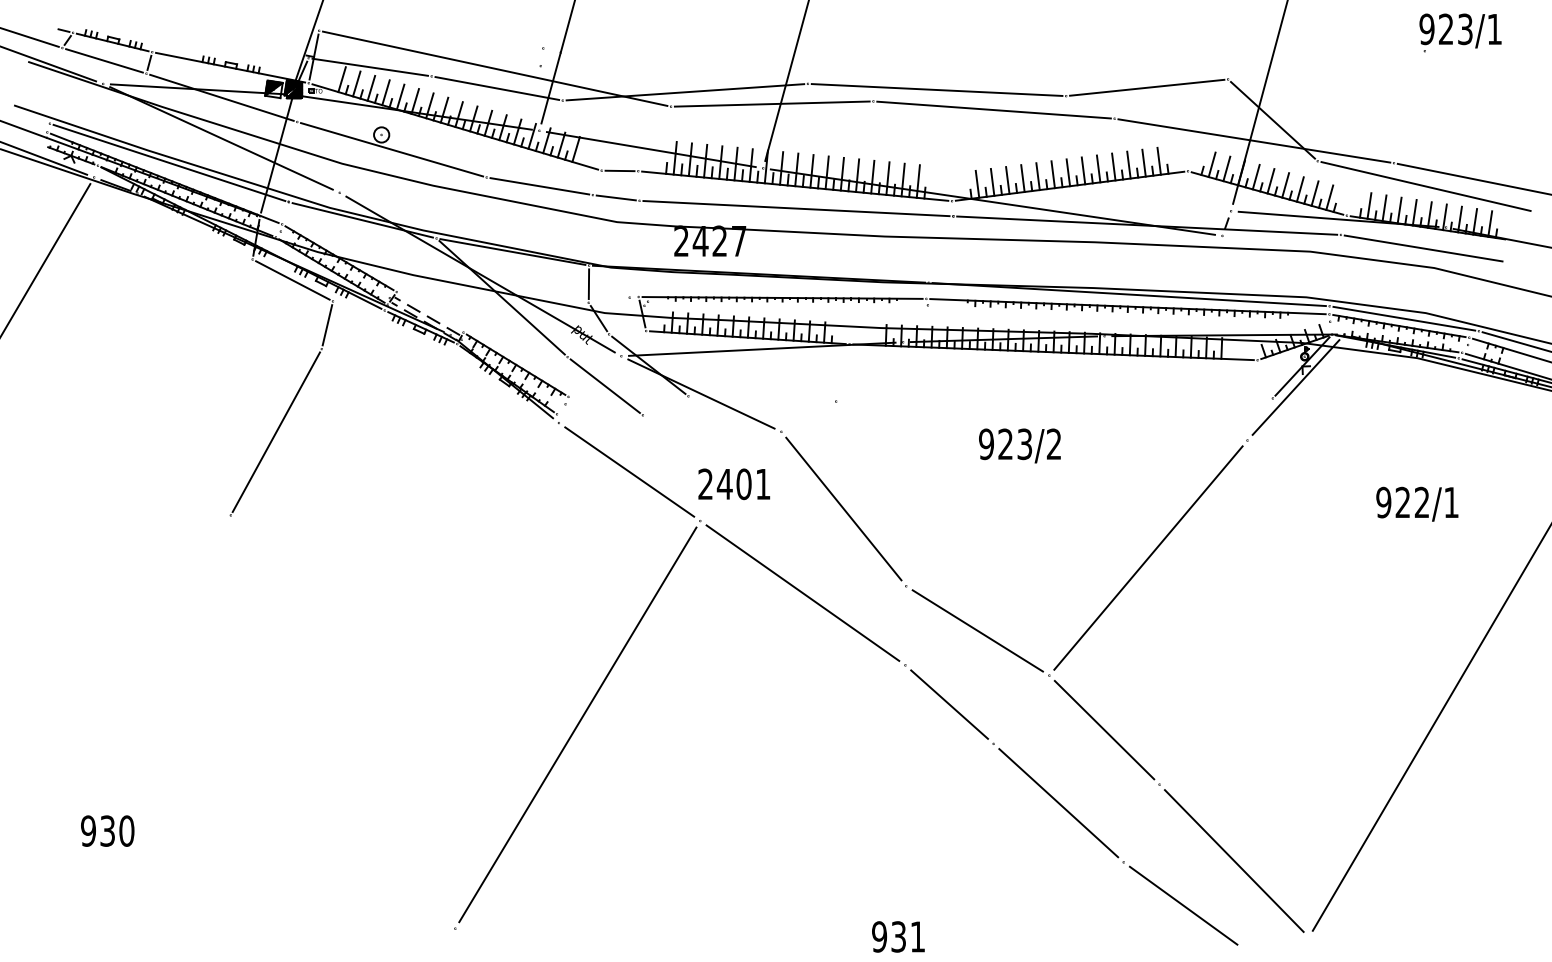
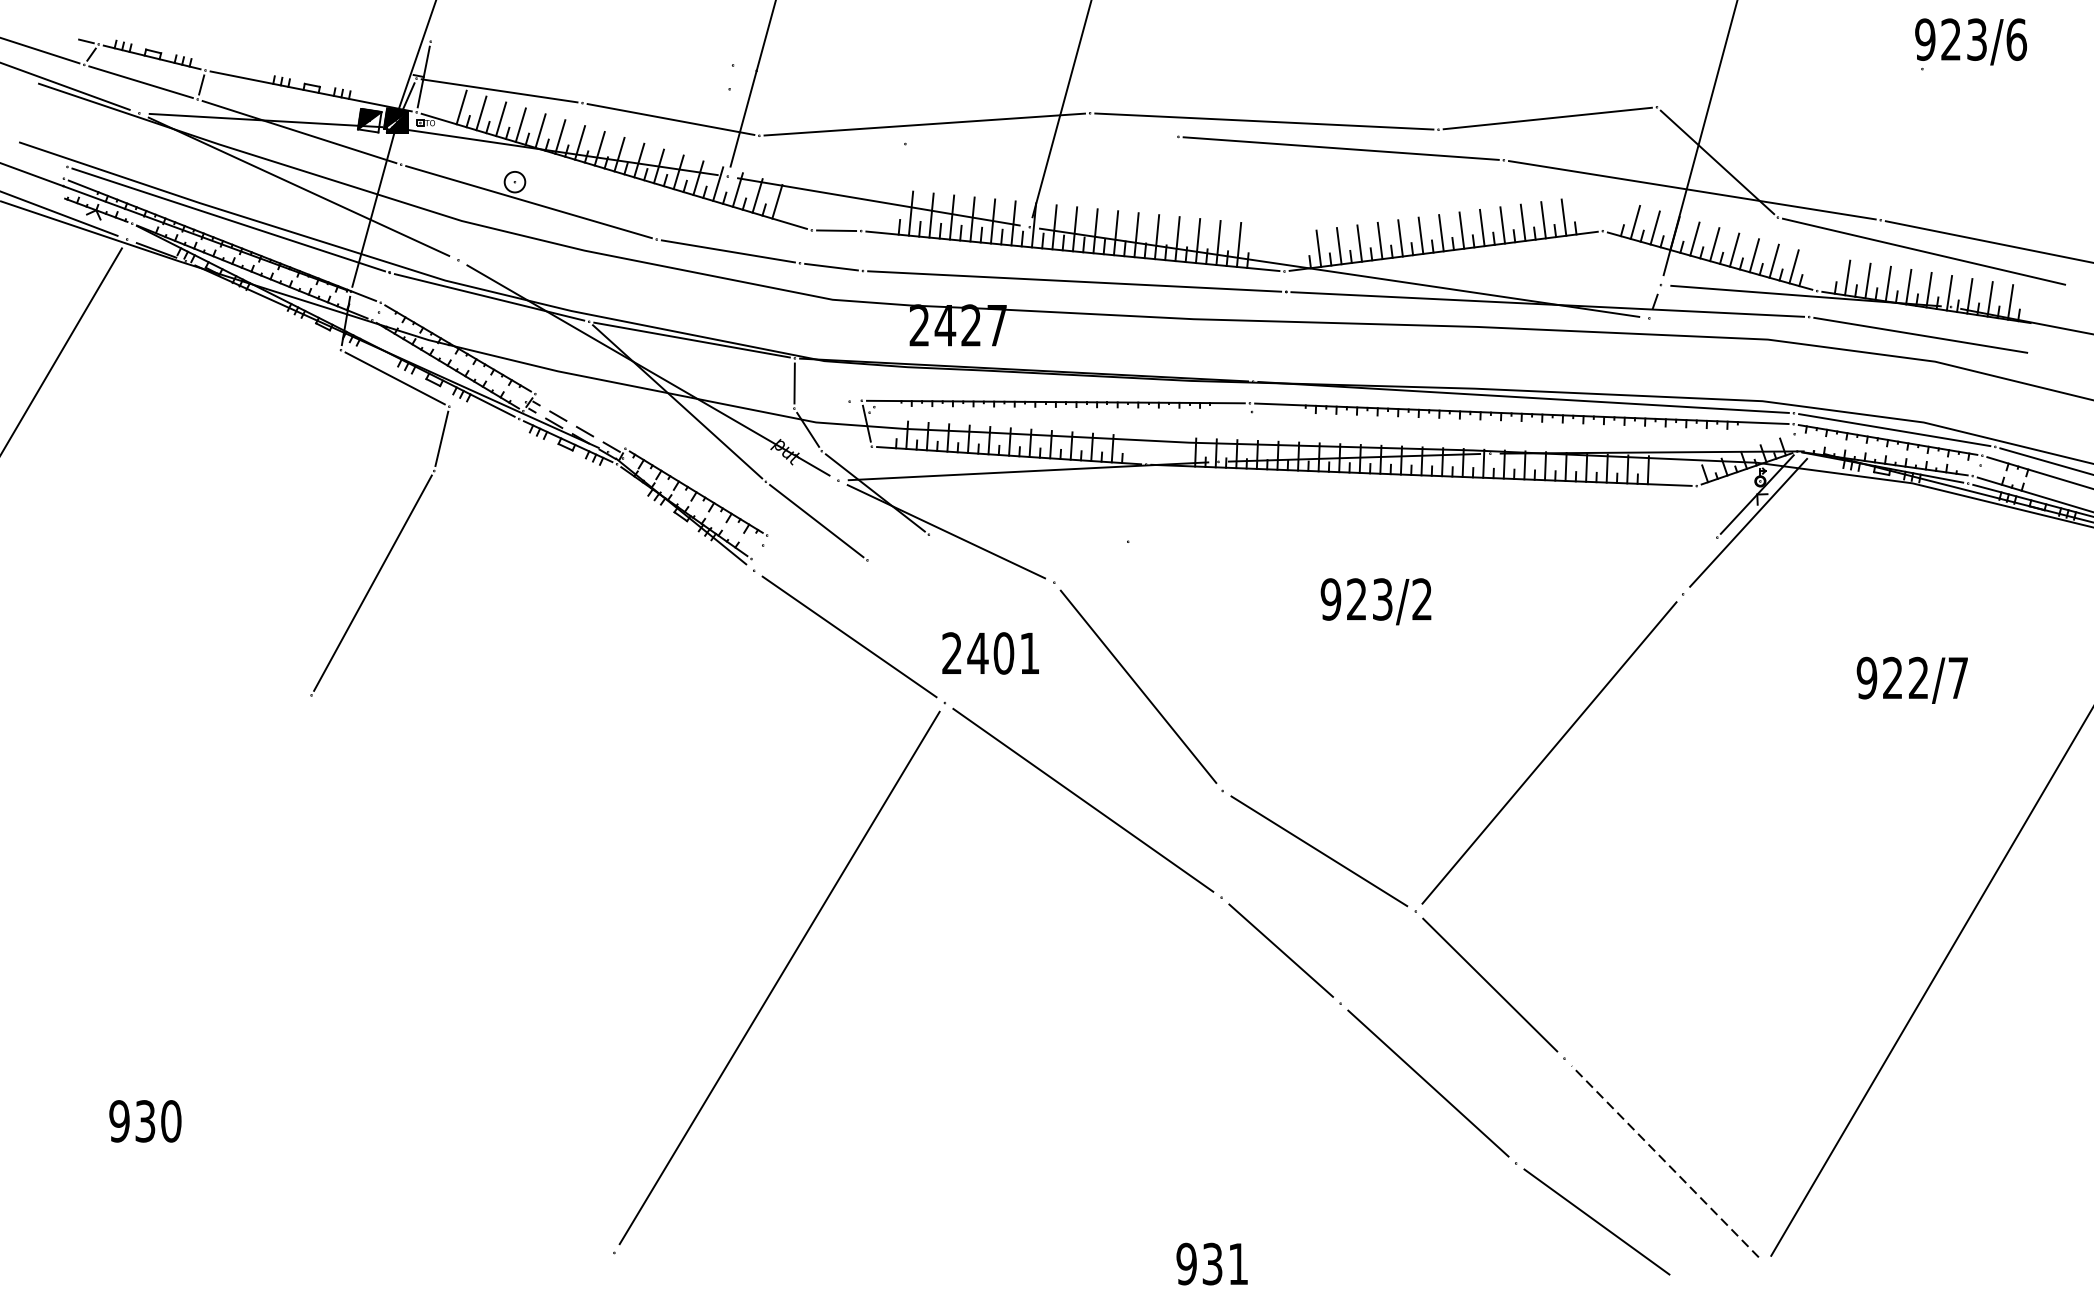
text: (1494, 29) -> (2016, 39), 923/1 -> 923/6
line: (494, 68) -> (667, 92), removed
line: (771, 103) -> (1040, 139), removed
text: (1451, 502) -> (1958, 678), 922/1 -> 922/7
line: (1233, 860) -> (1664, 1160), solid -> dashed

